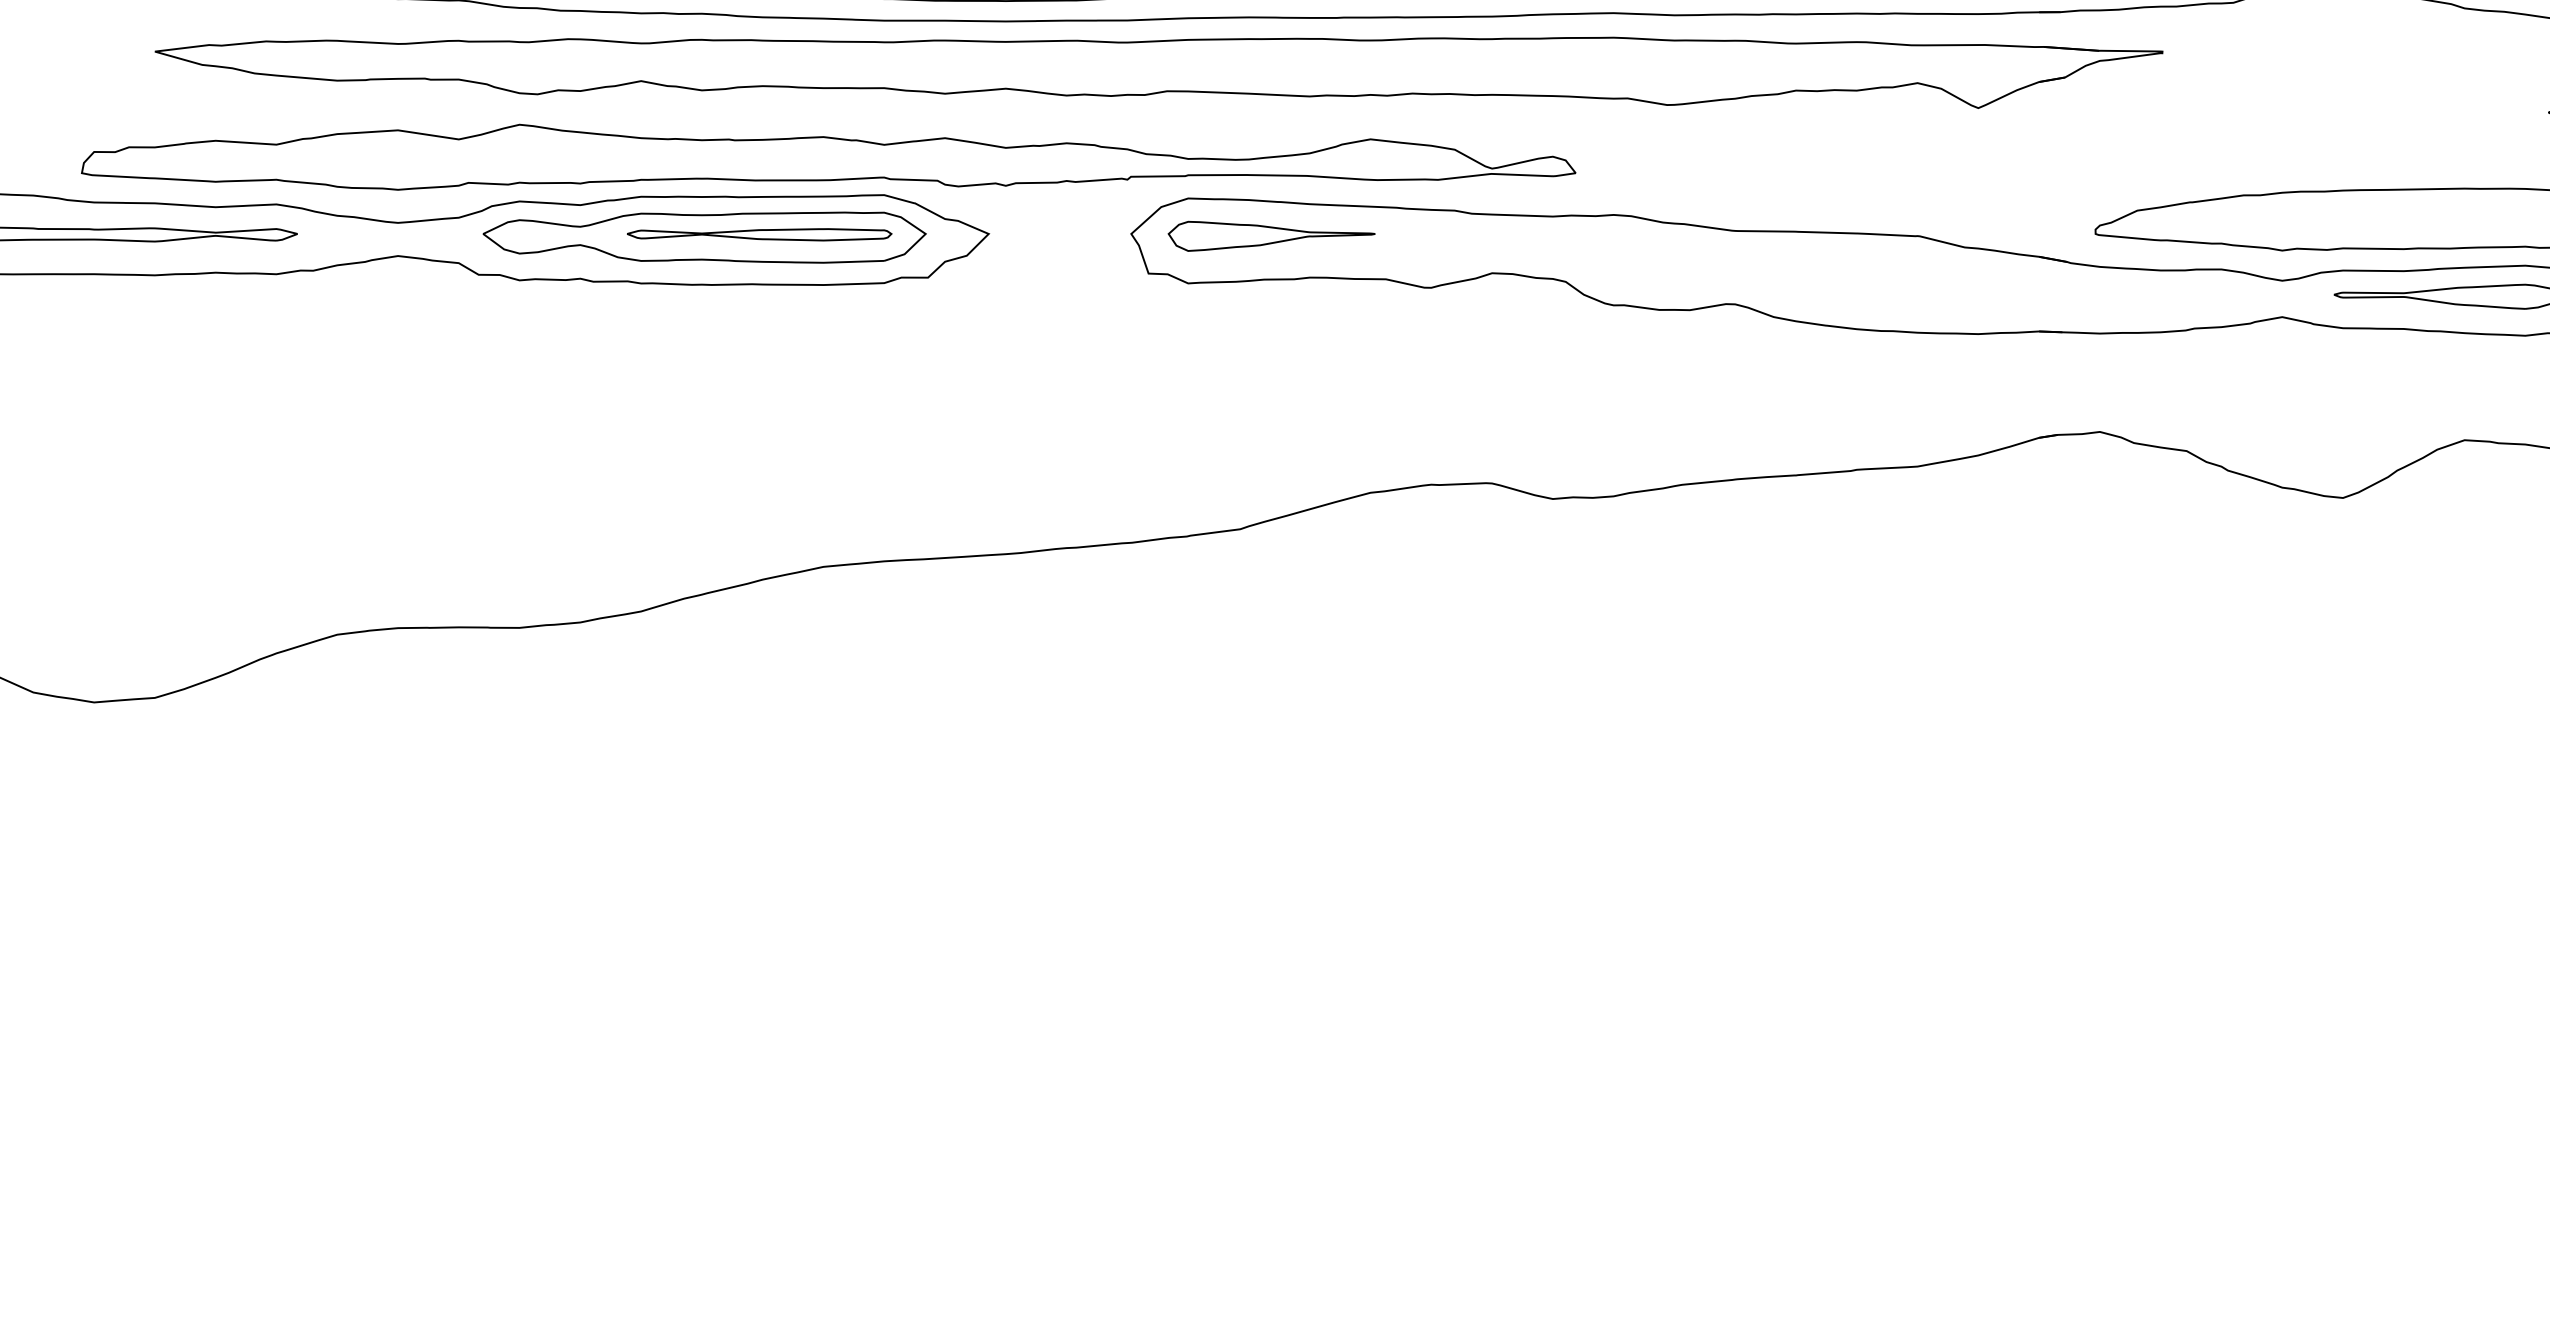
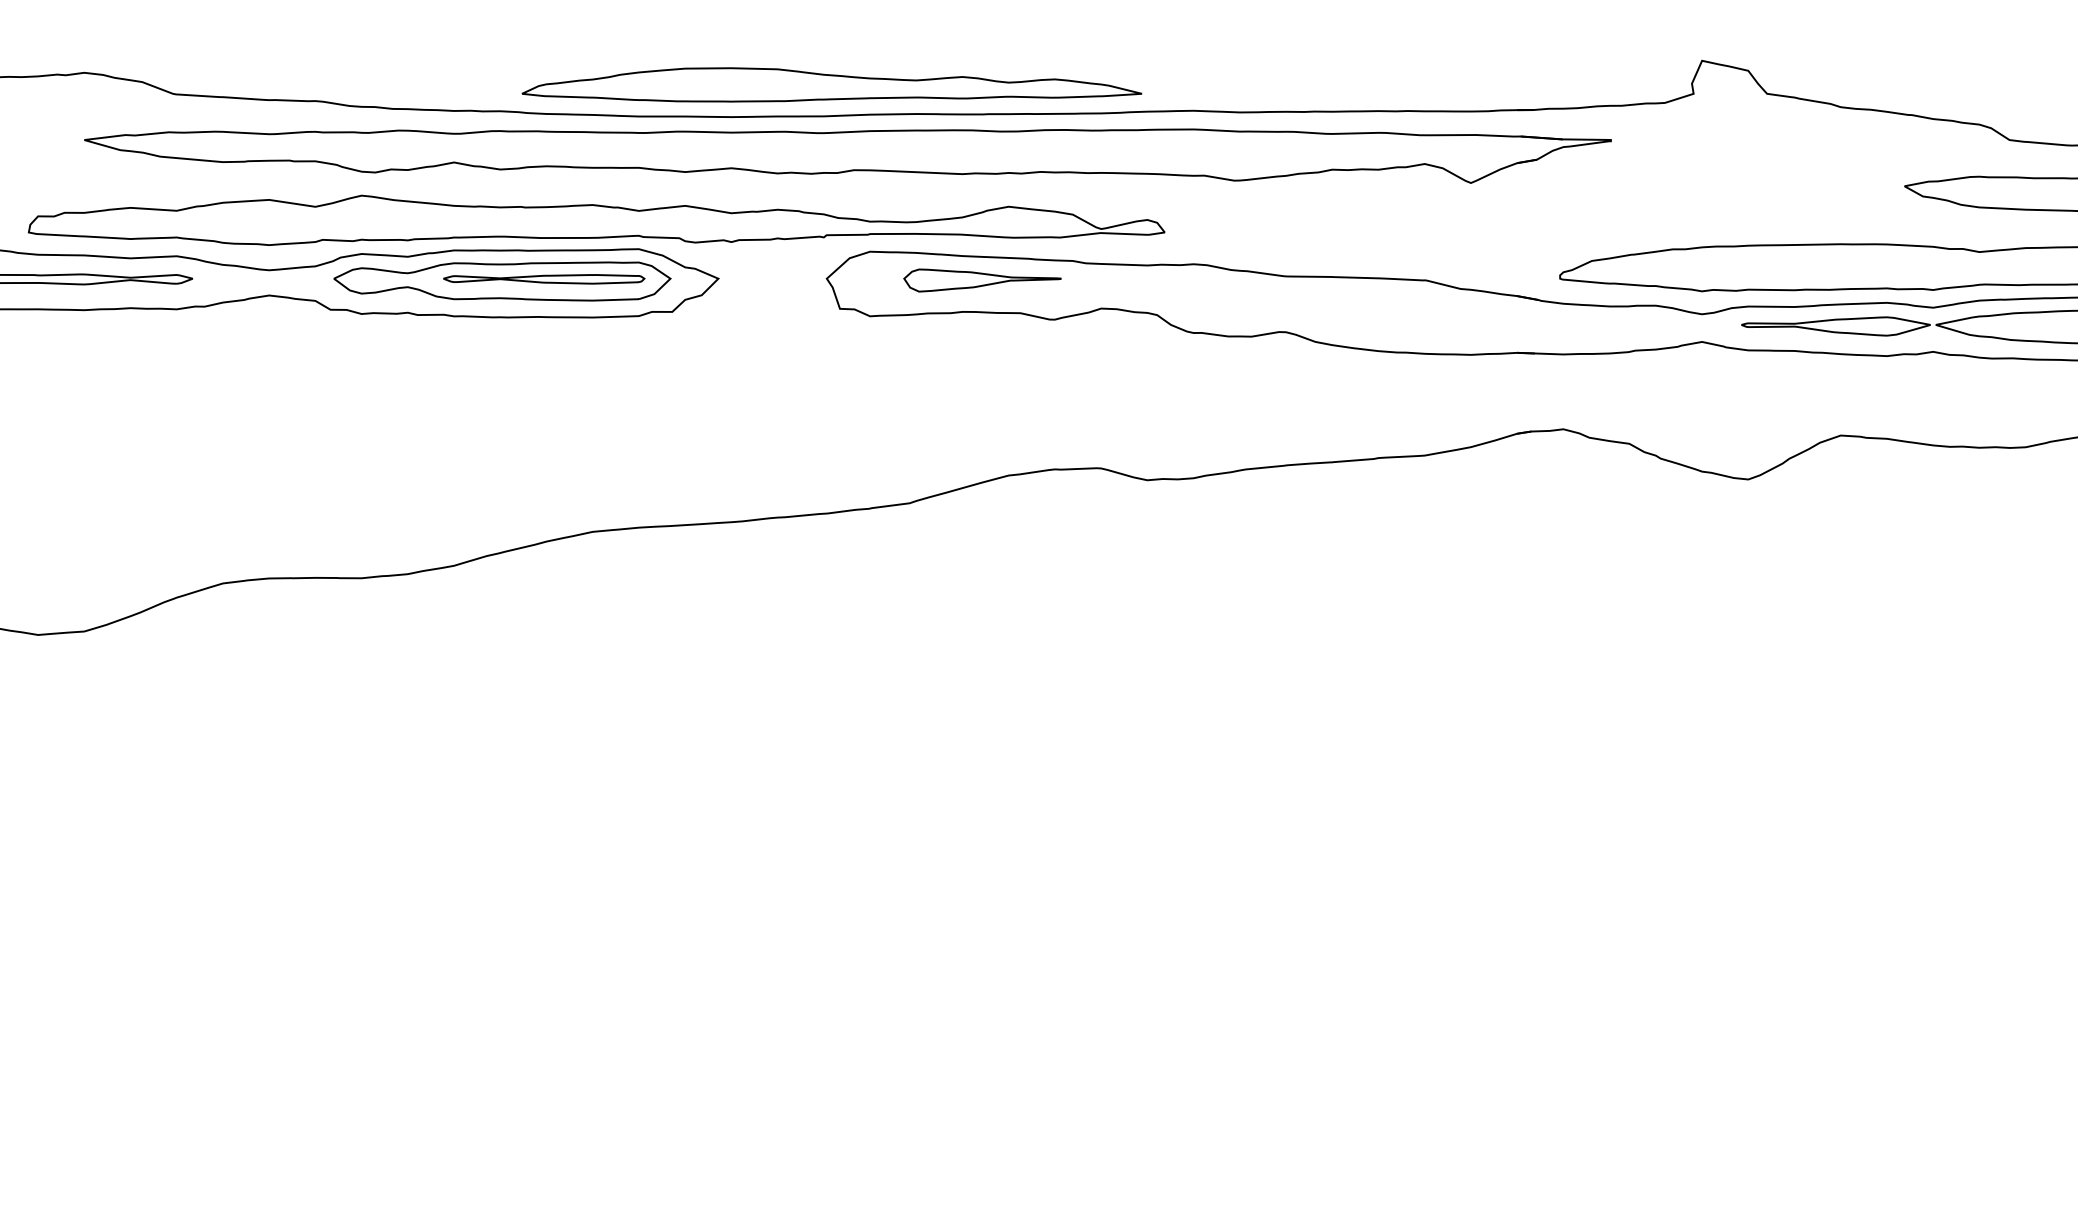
part: (1271, 236) -> (982, 280), moved

